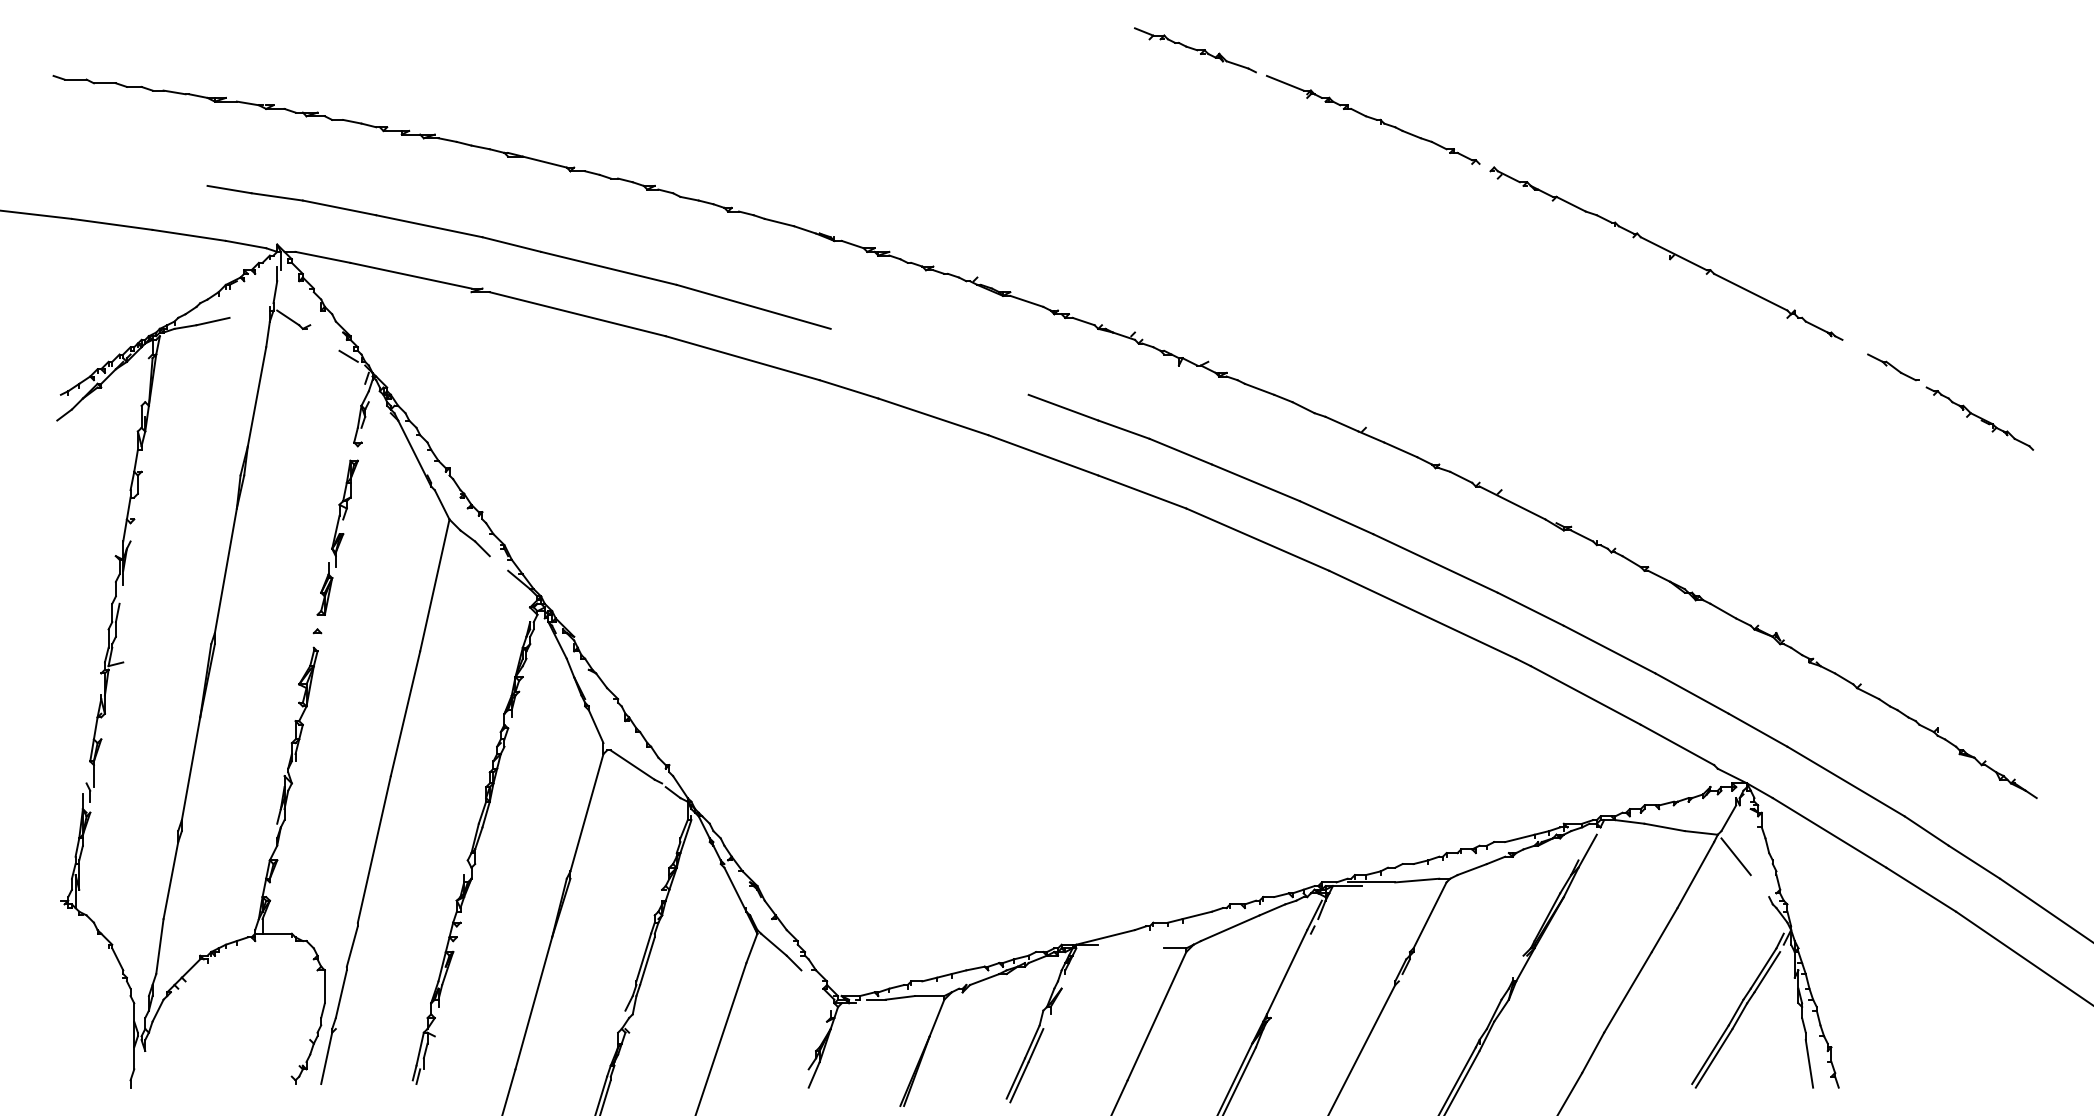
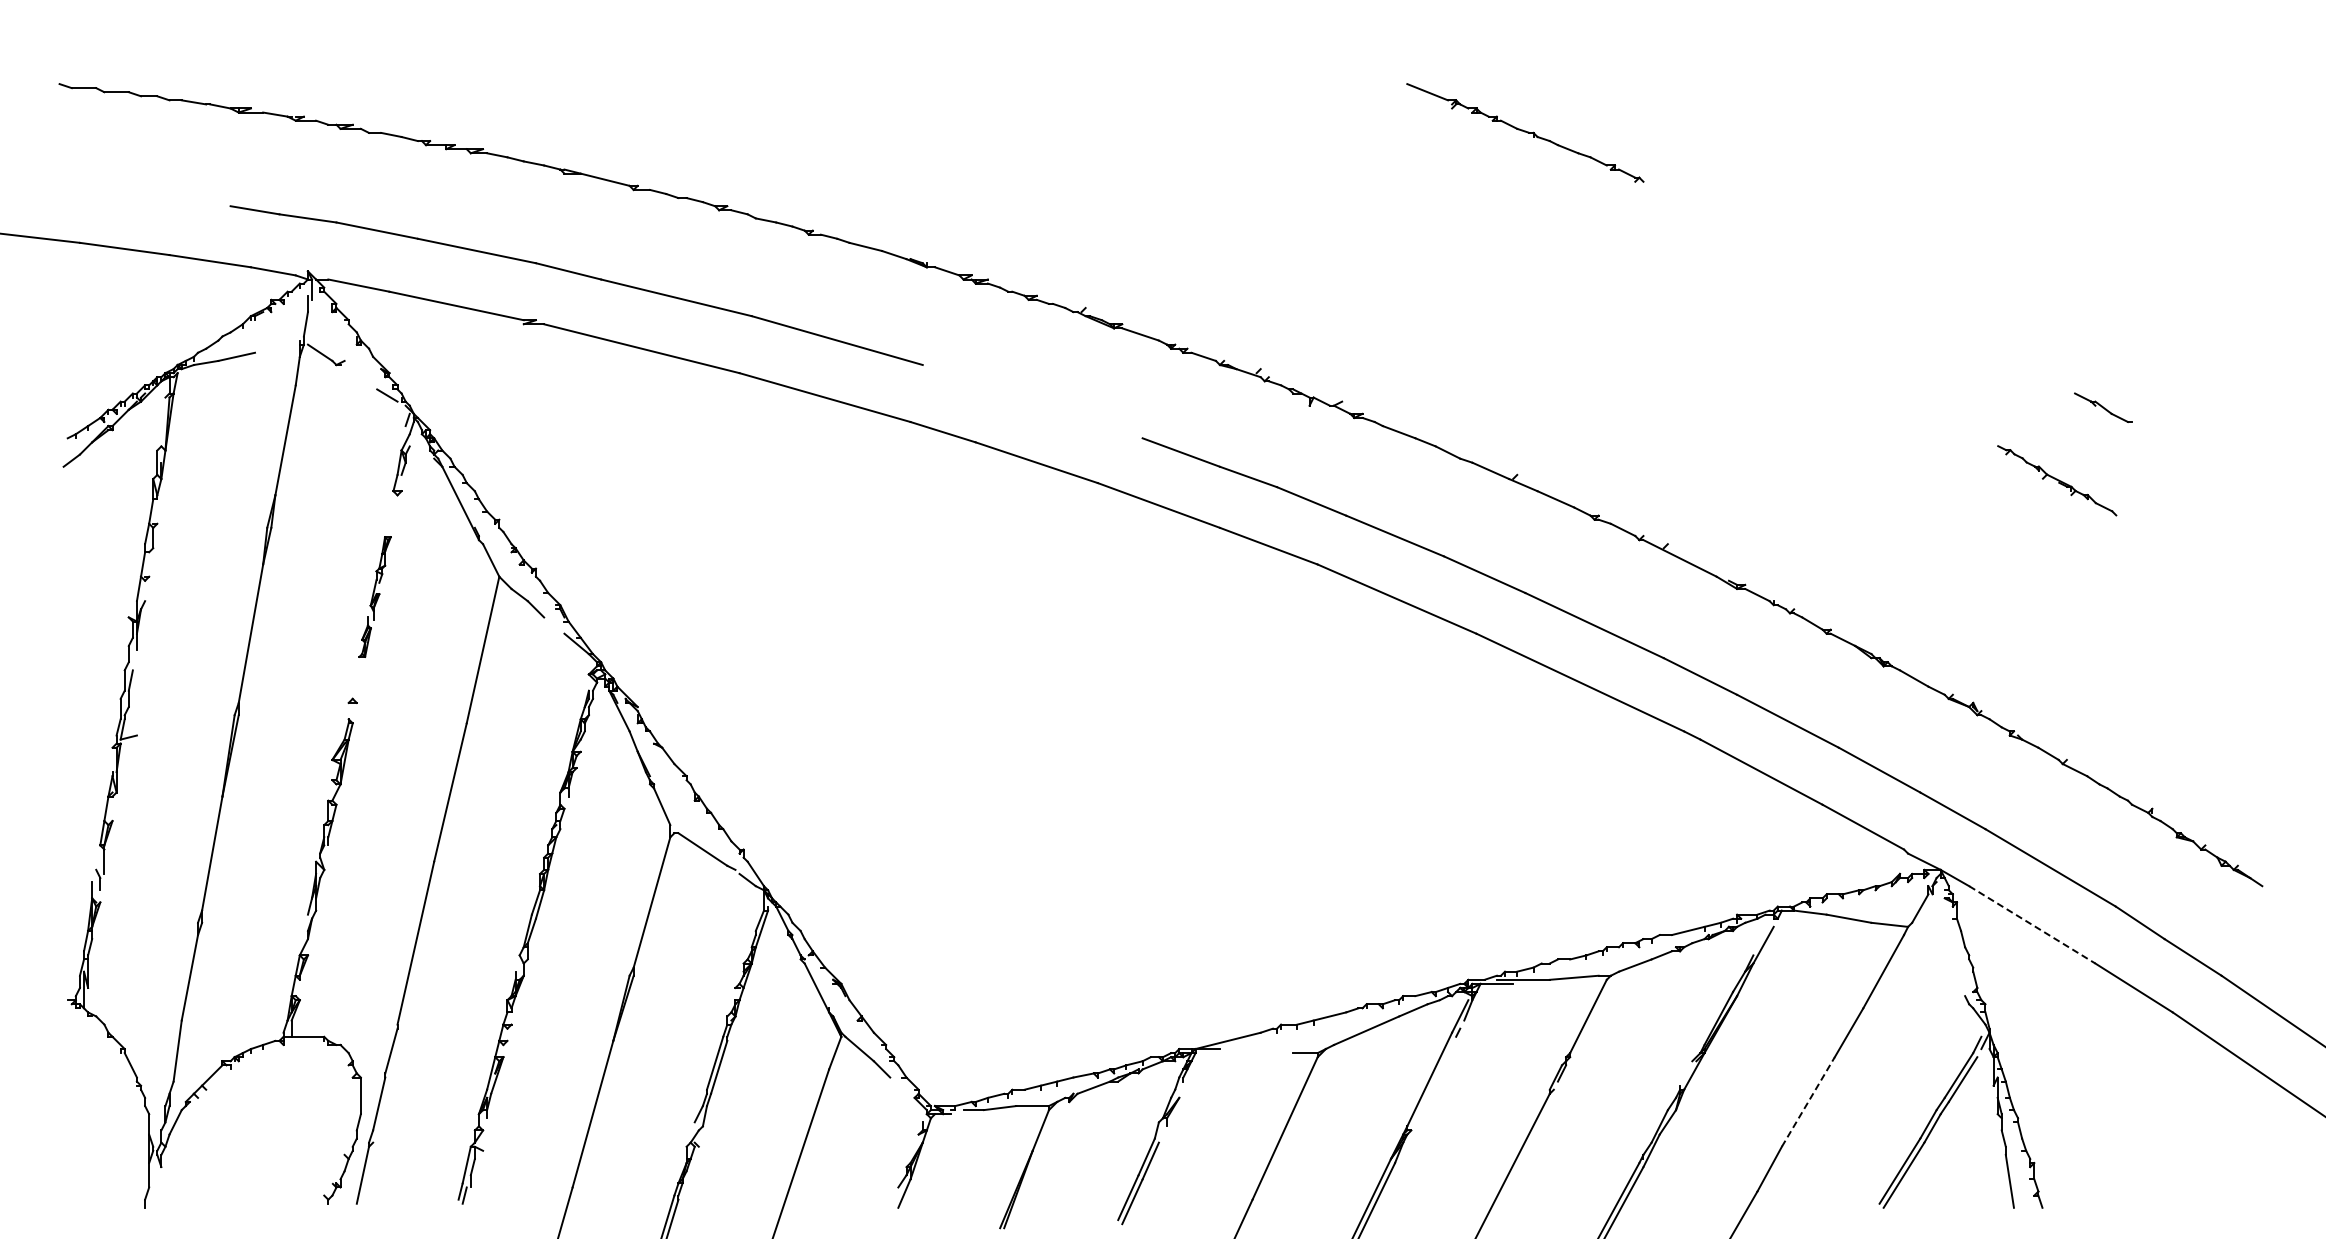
part: (1195, 50) -> (1327, 55), removed
part: (1665, 253) -> (1850, 281), removed
part: (1980, 418) -> (2057, 480), moved
part: (337, 537) -> (374, 596), size x0.7
line: (1829, 833) -> (2032, 925), solid -> dashed
line: (1736, 855) -> (1928, 950), removed
line: (1628, 991) -> (1808, 1101), solid -> dashed

